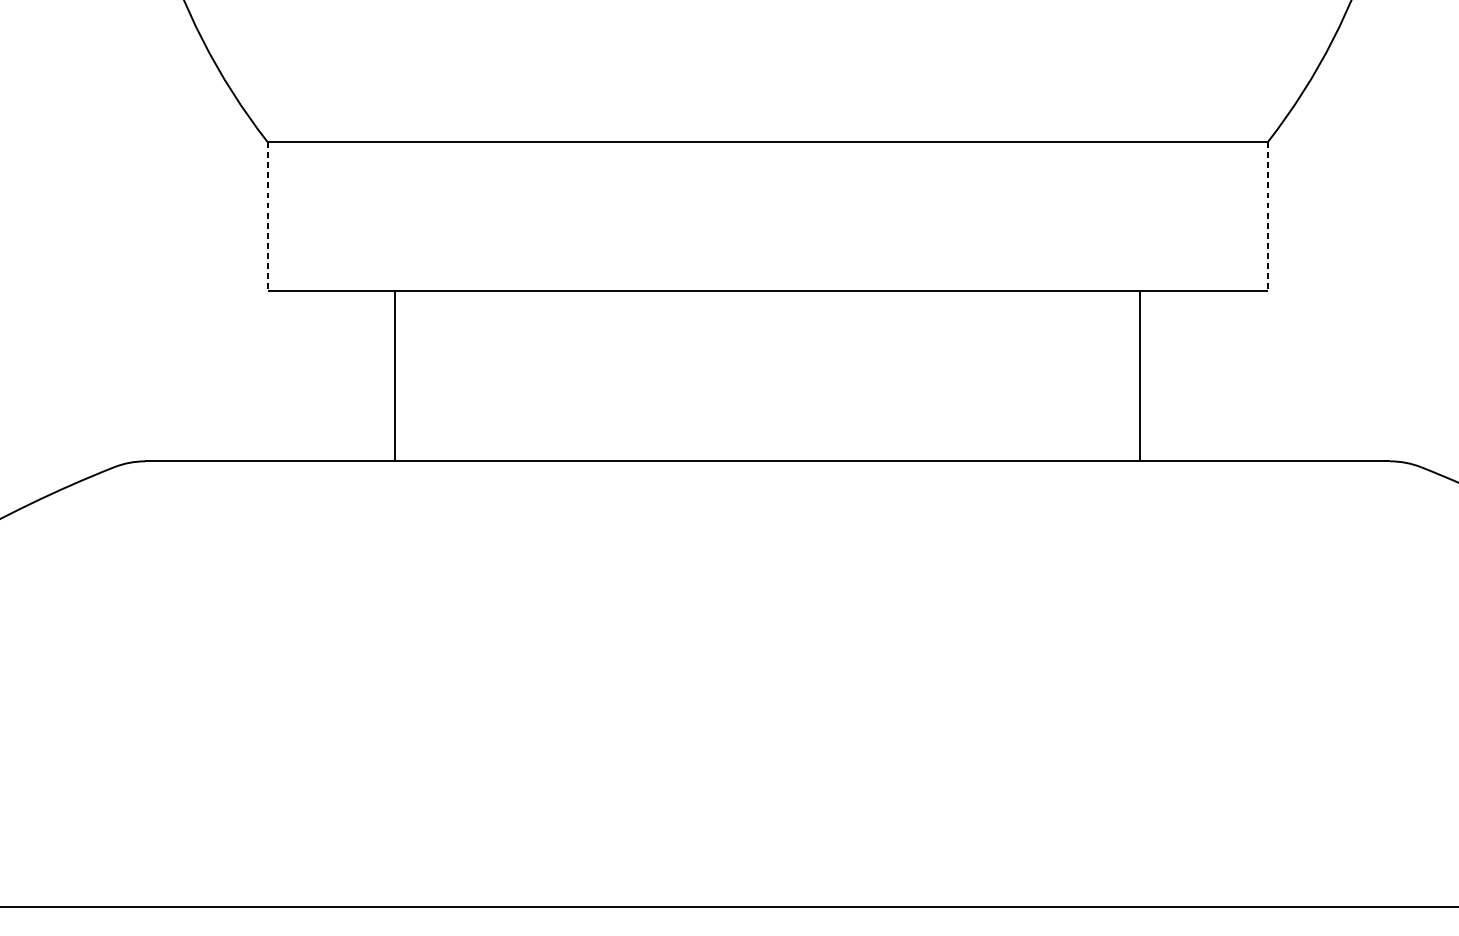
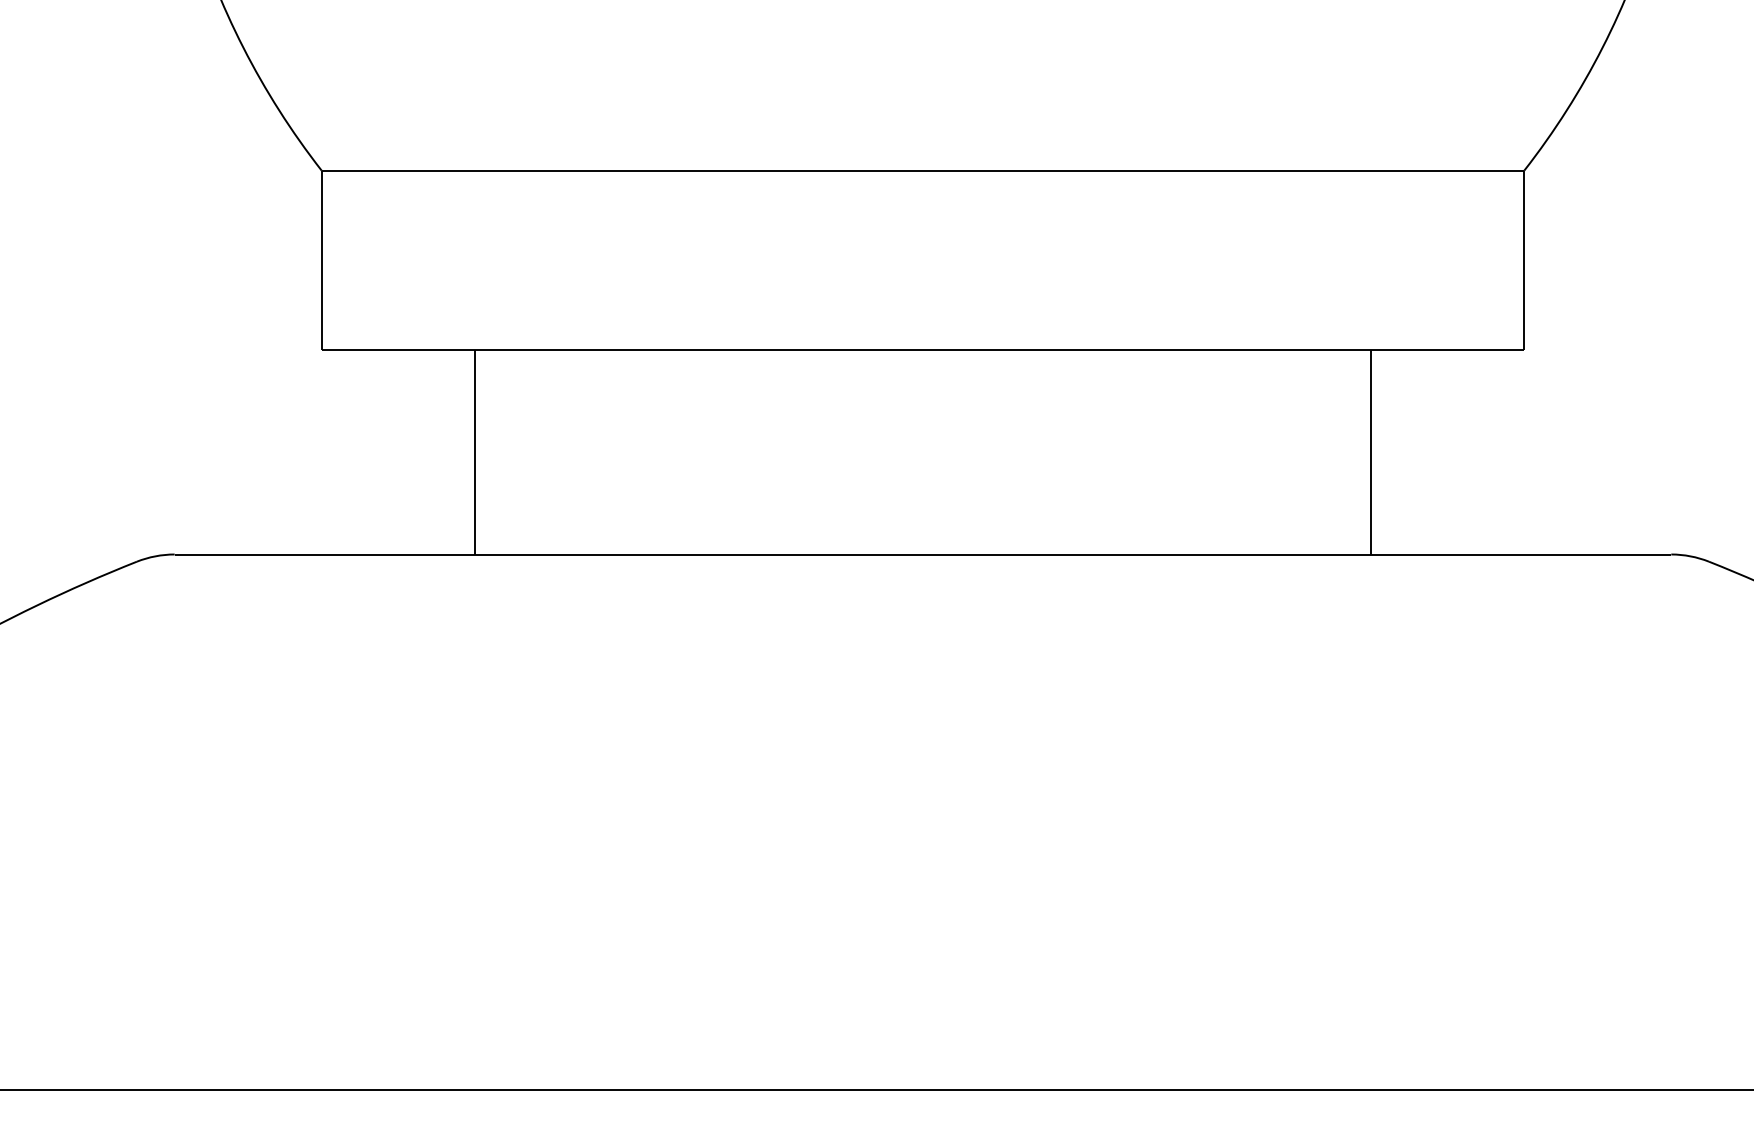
line: (267, 216) -> (321, 260), dashed -> solid
line: (1268, 216) -> (1524, 260), dashed -> solid

